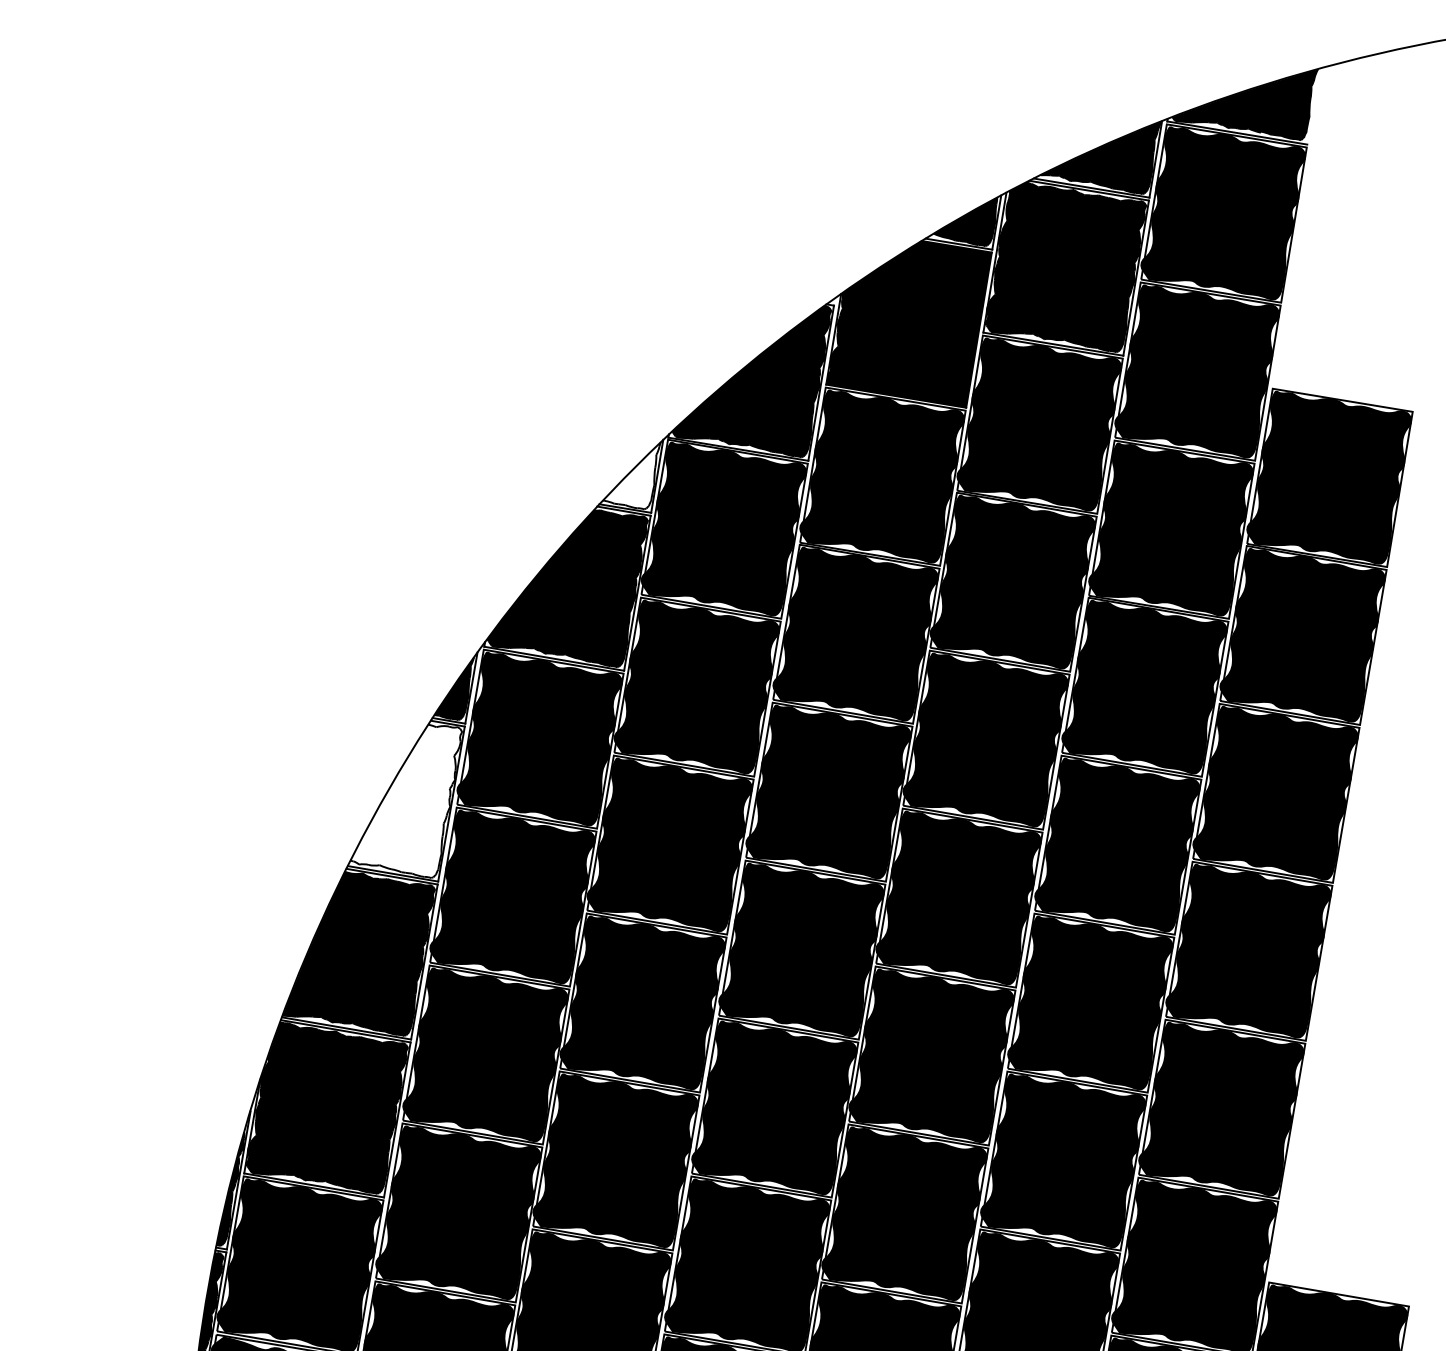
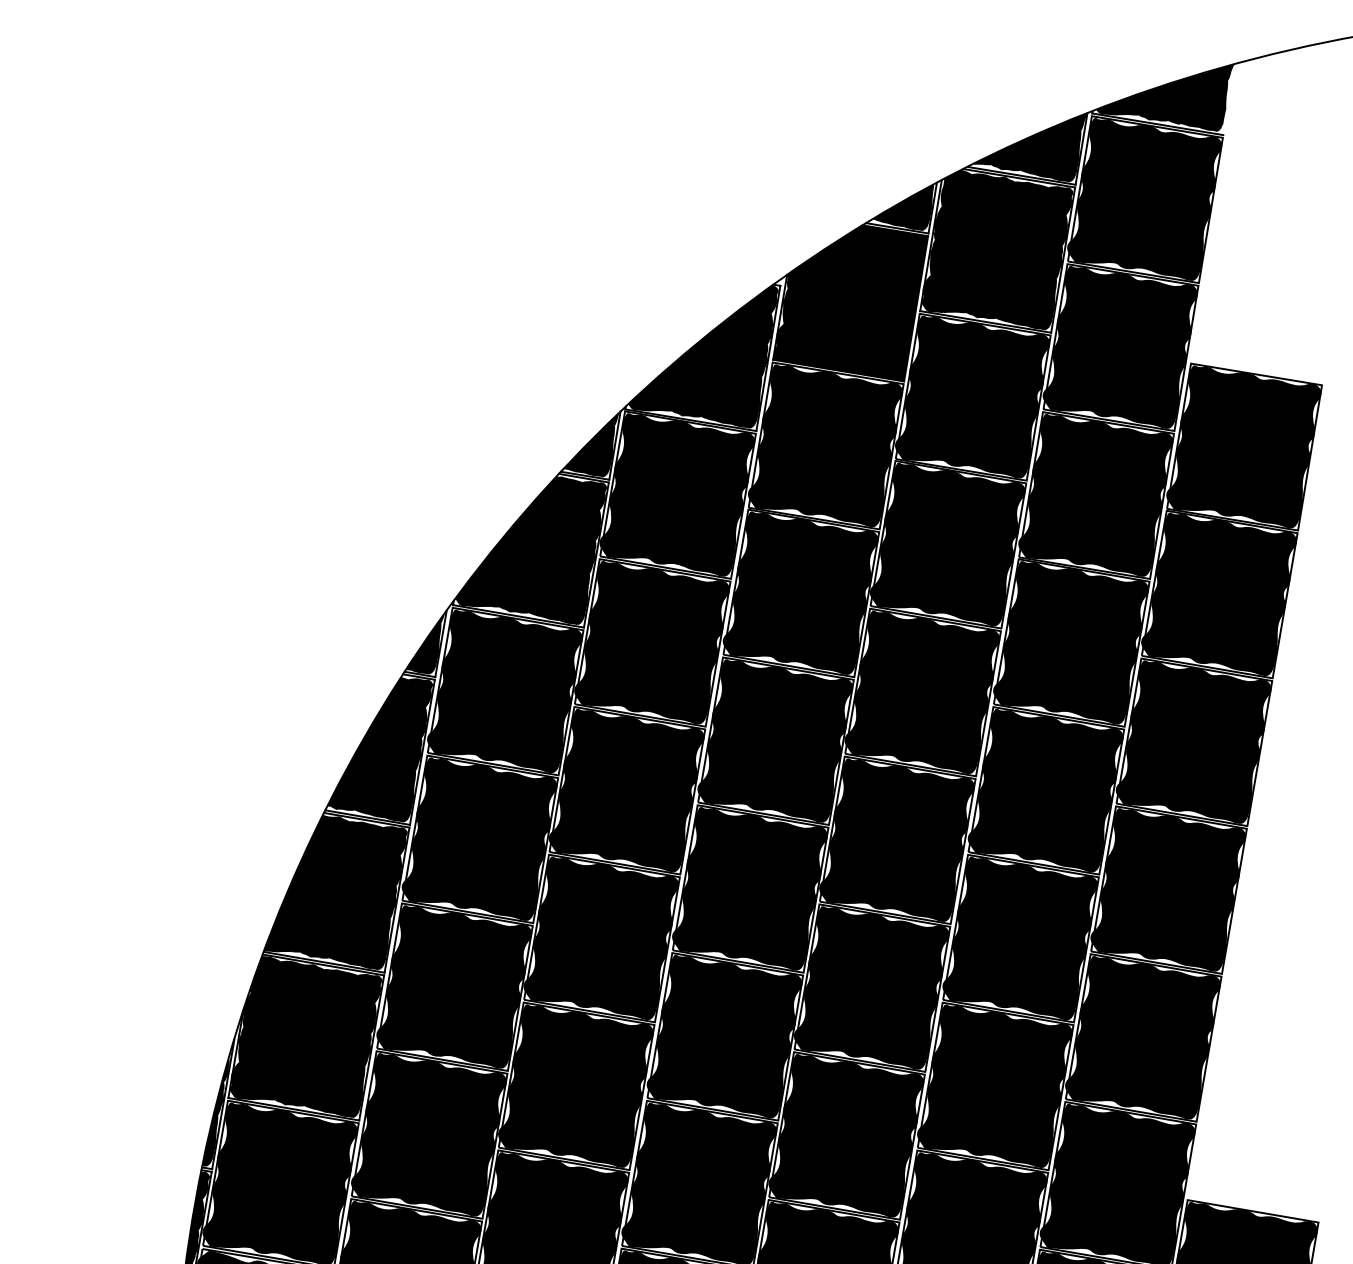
fill: (631, 475) -> (590, 444), added
fill: (406, 801) -> (380, 749), added

